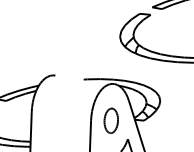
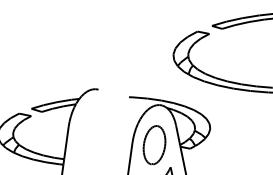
part: (111, 121) -> (154, 145), size x1.43

